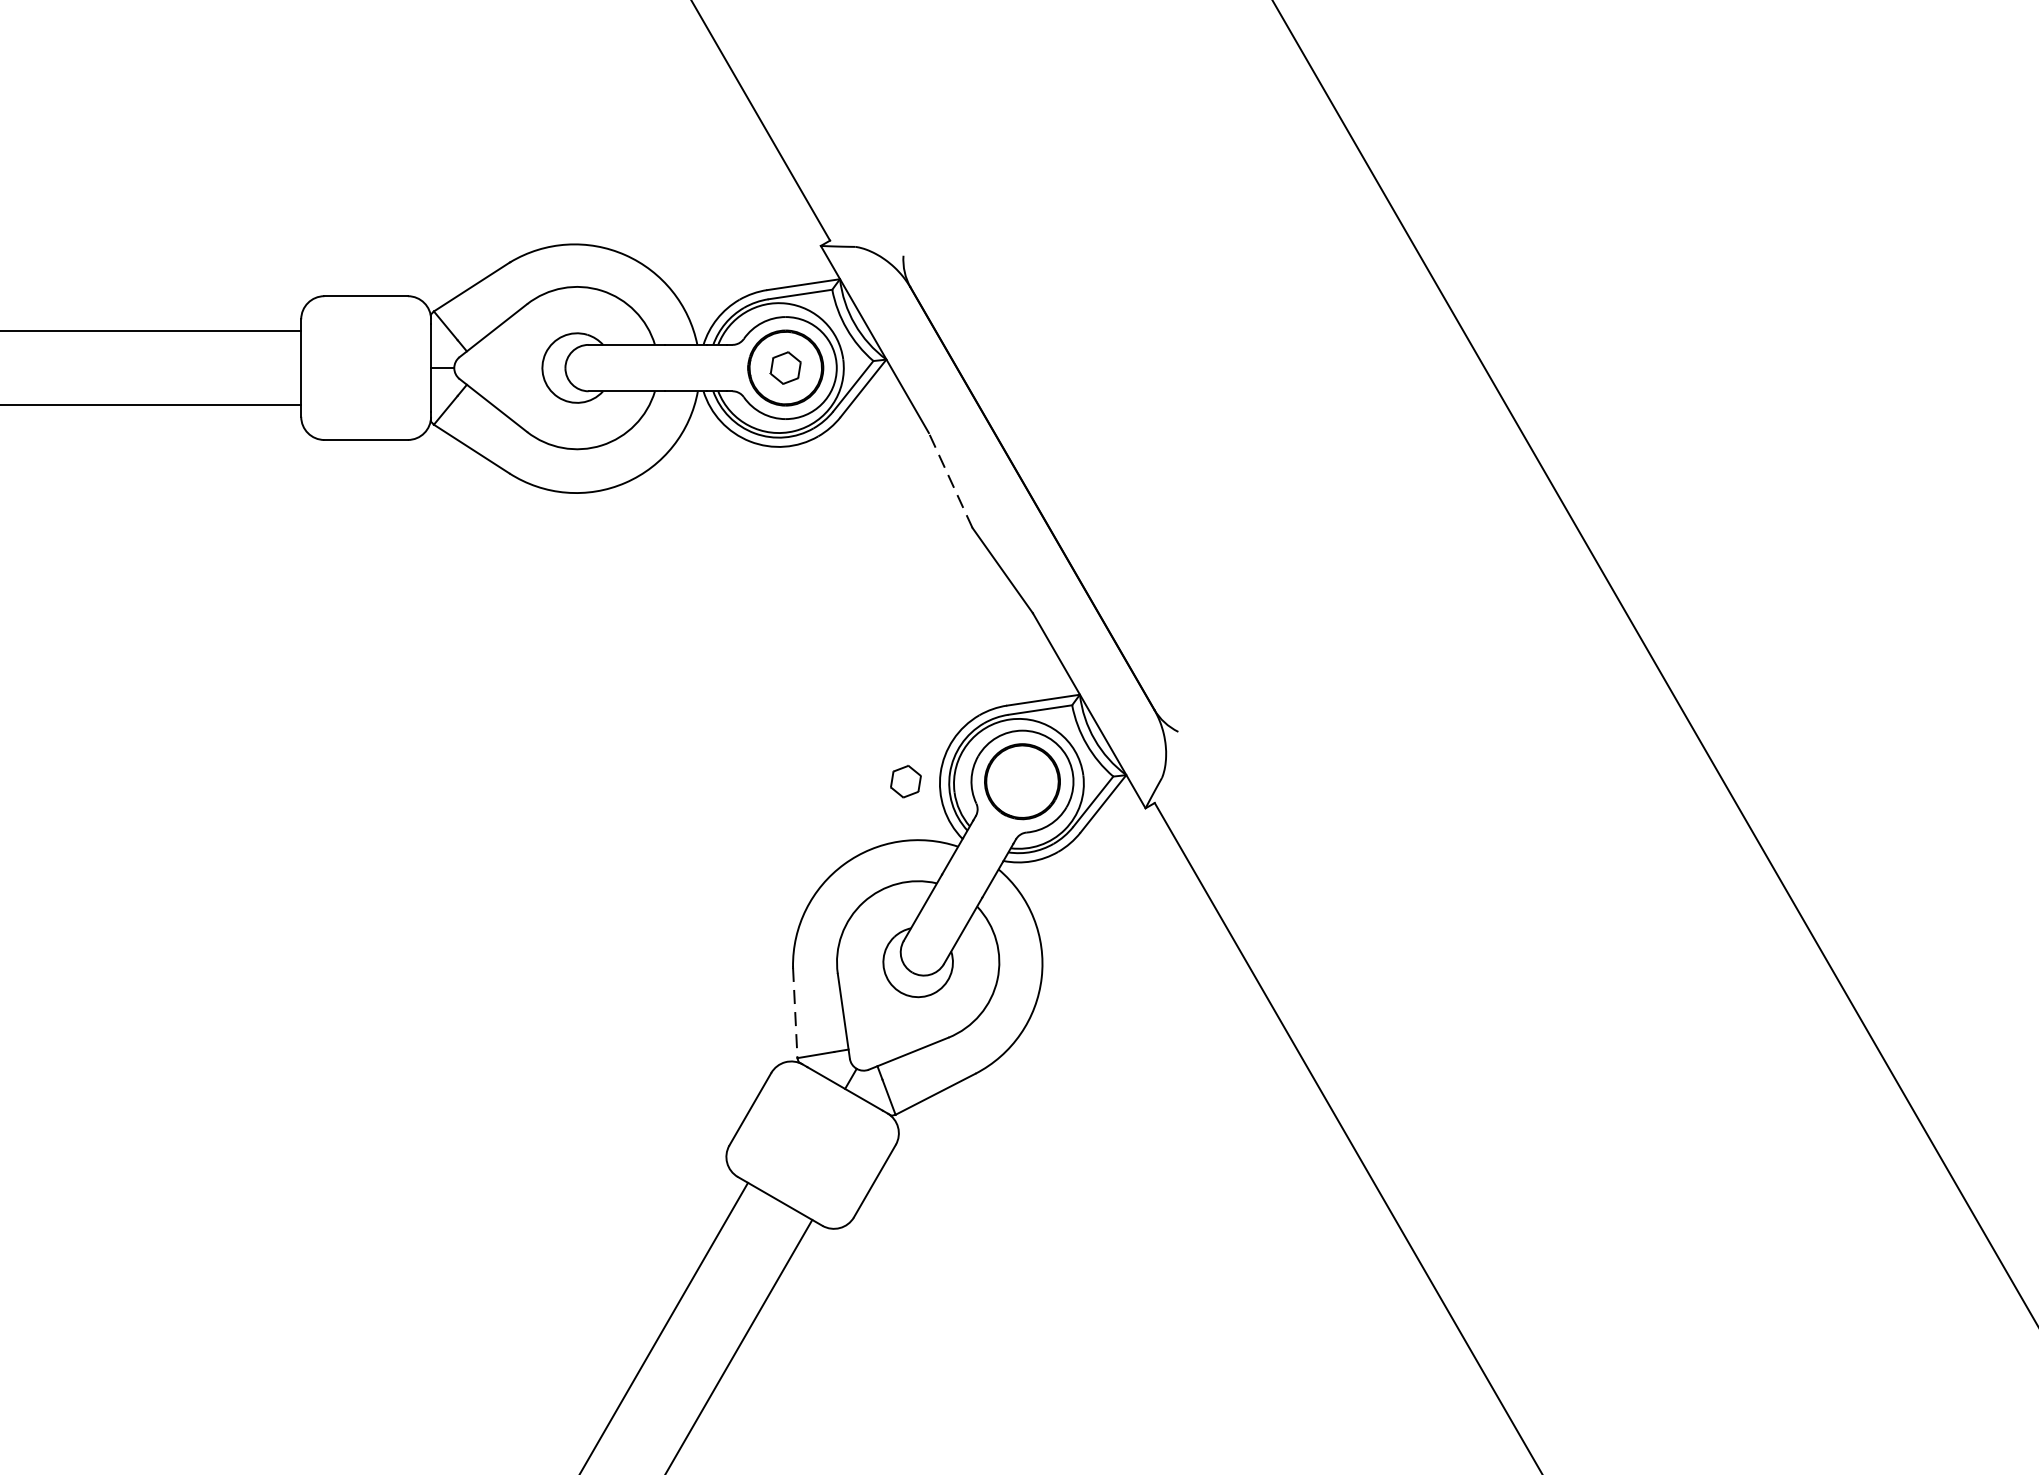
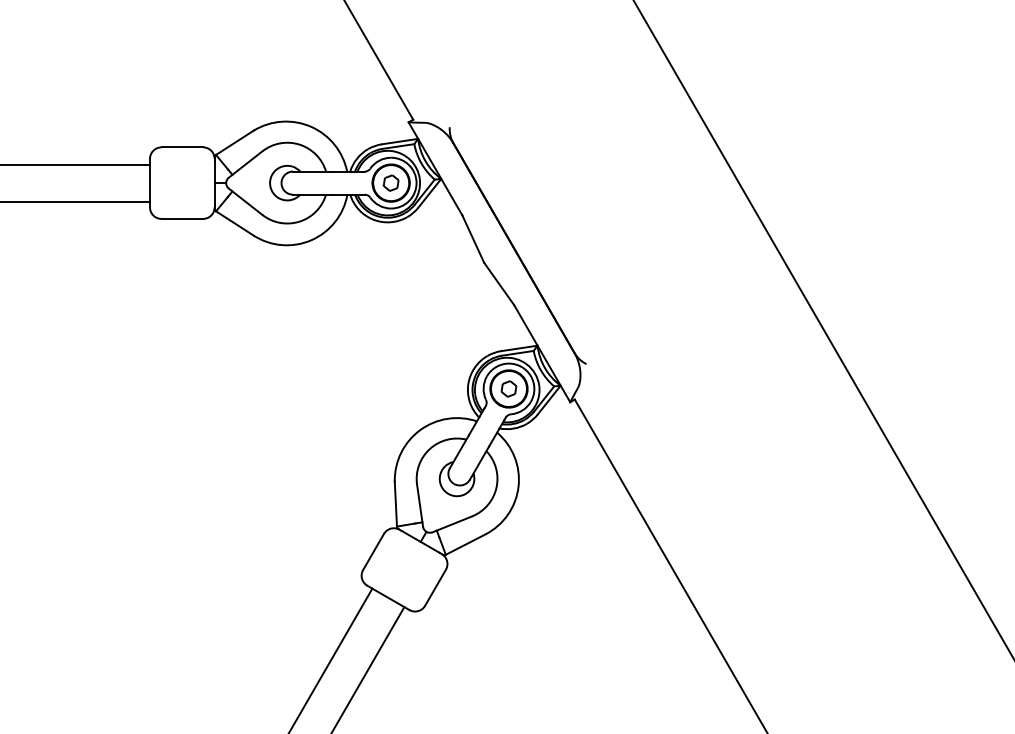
line: (951, 481) -> (473, 239), dashed -> solid
part: (904, 780) -> (508, 388), moved
line: (794, 1013) -> (395, 504), dashed -> solid

